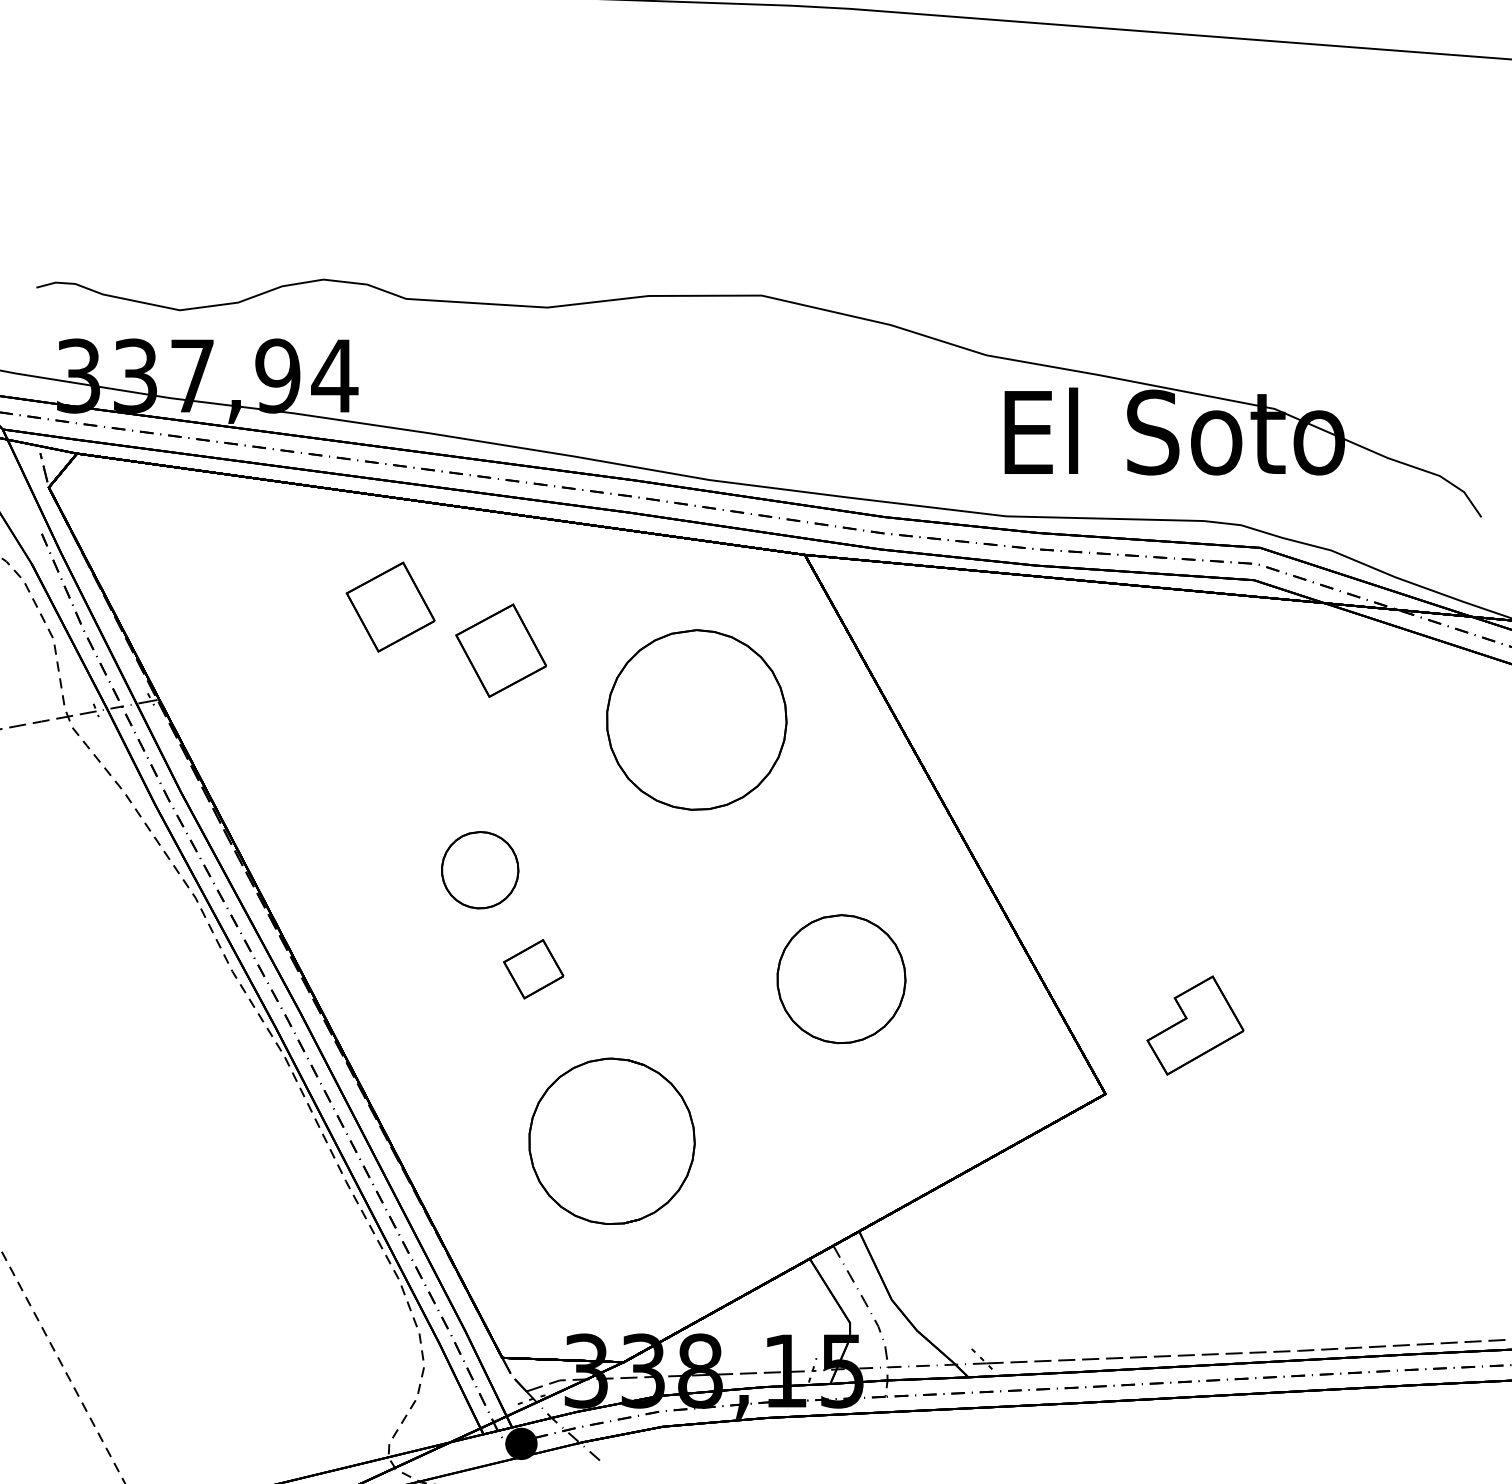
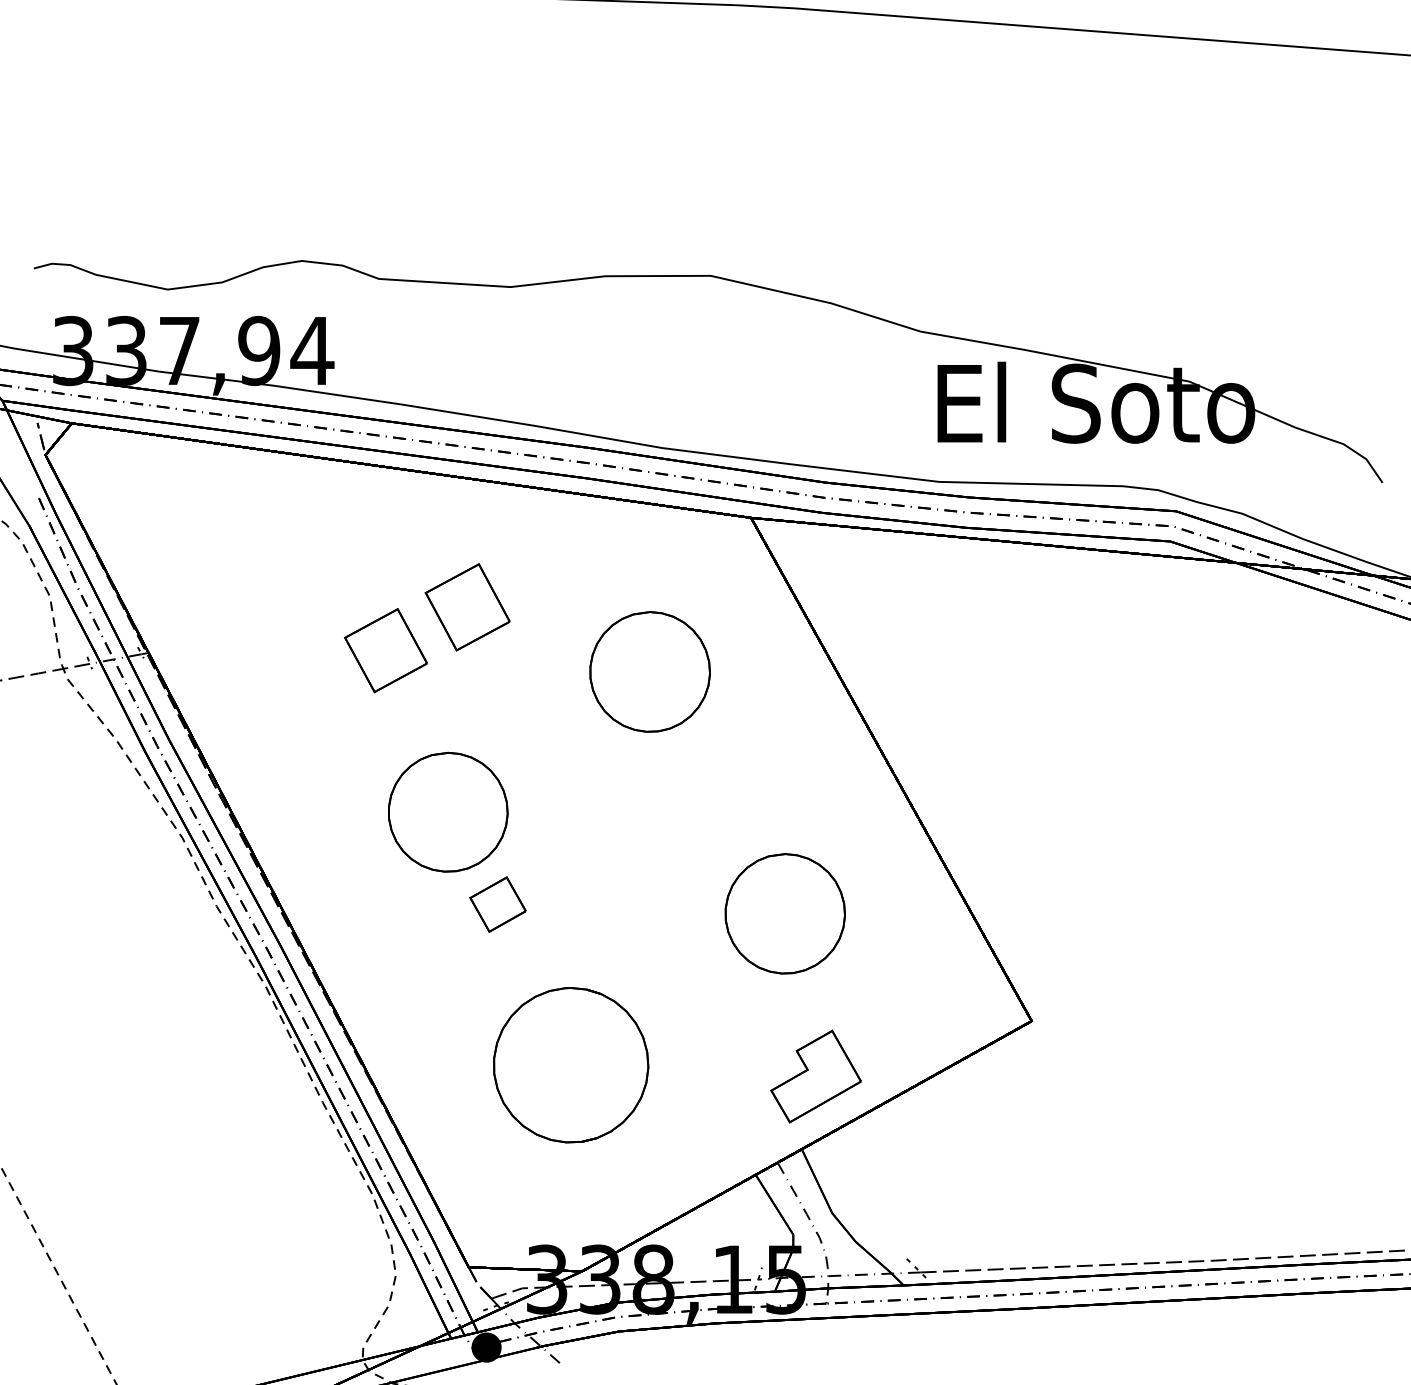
part: (390, 606) -> (385, 650), moved
part: (696, 719) -> (649, 671), size x0.71
part: (479, 869) -> (447, 811), size x1.67
part: (1195, 1025) -> (816, 1076), moved

